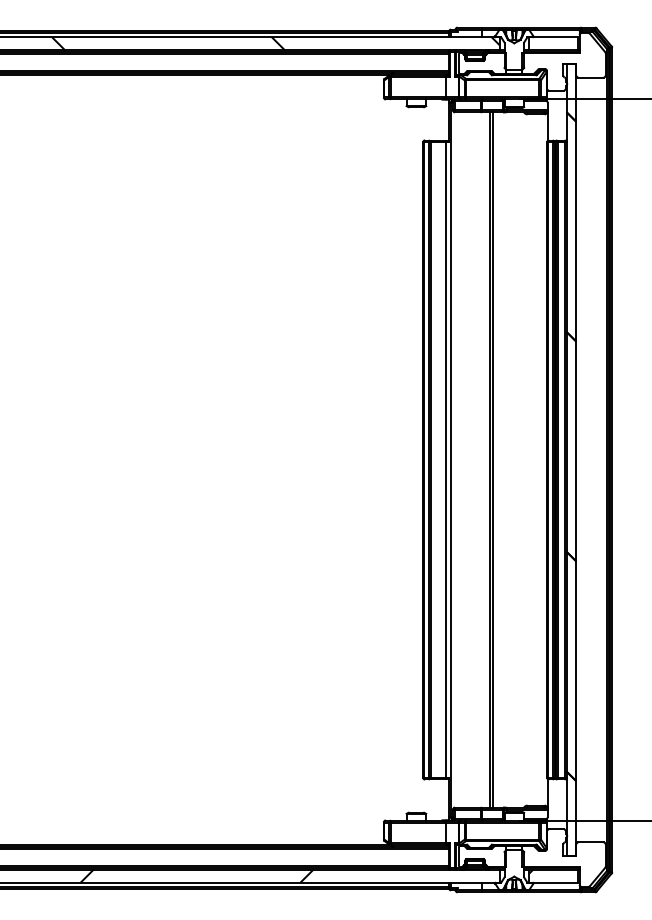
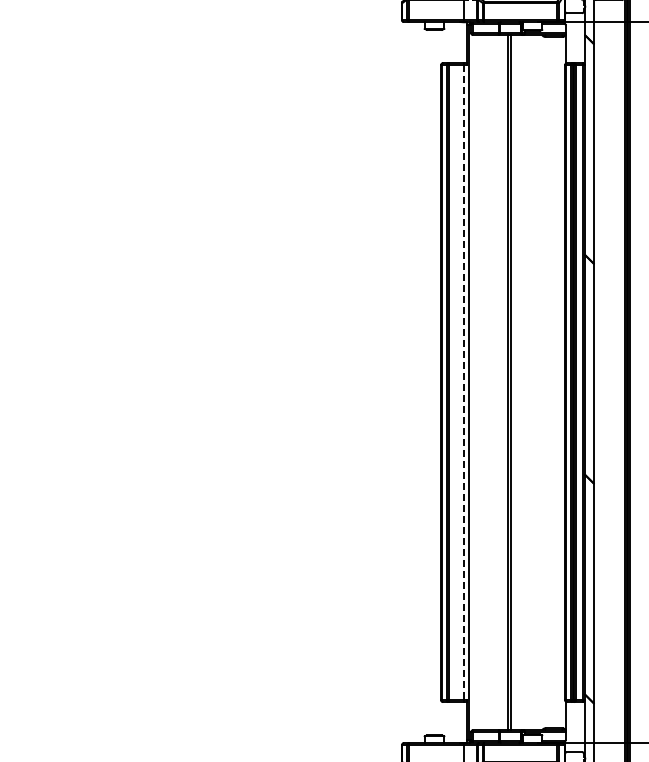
line: (446, 459) -> (464, 382), solid -> dashed

